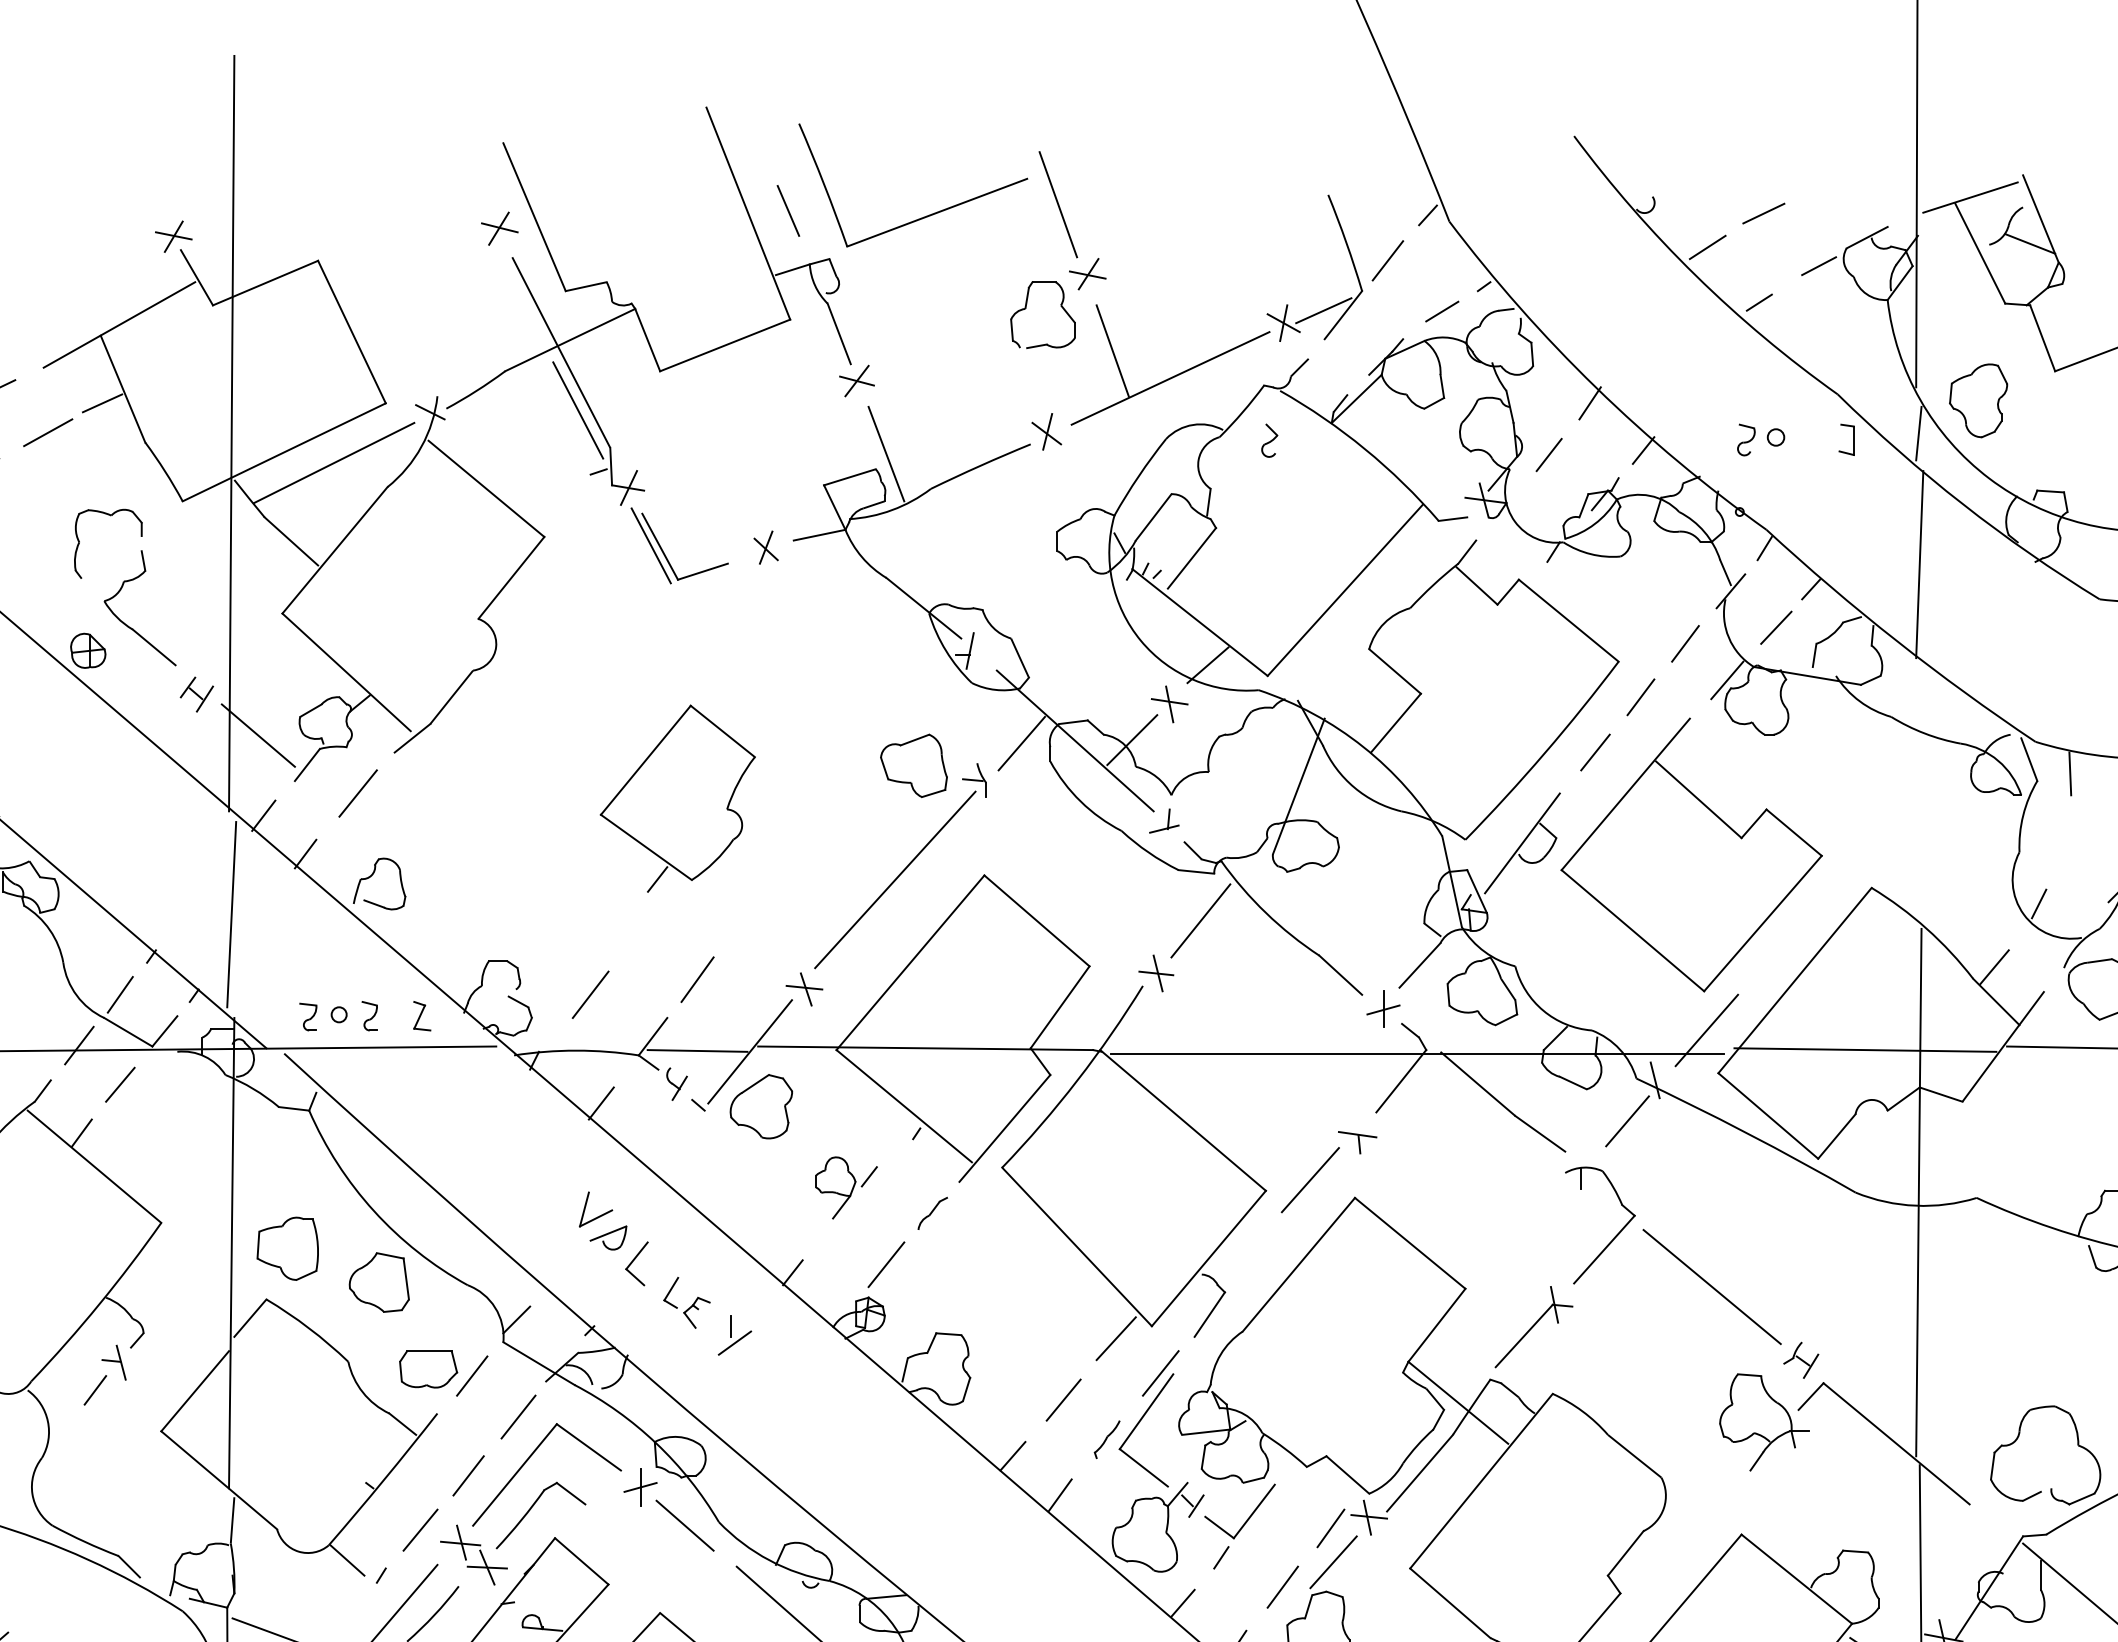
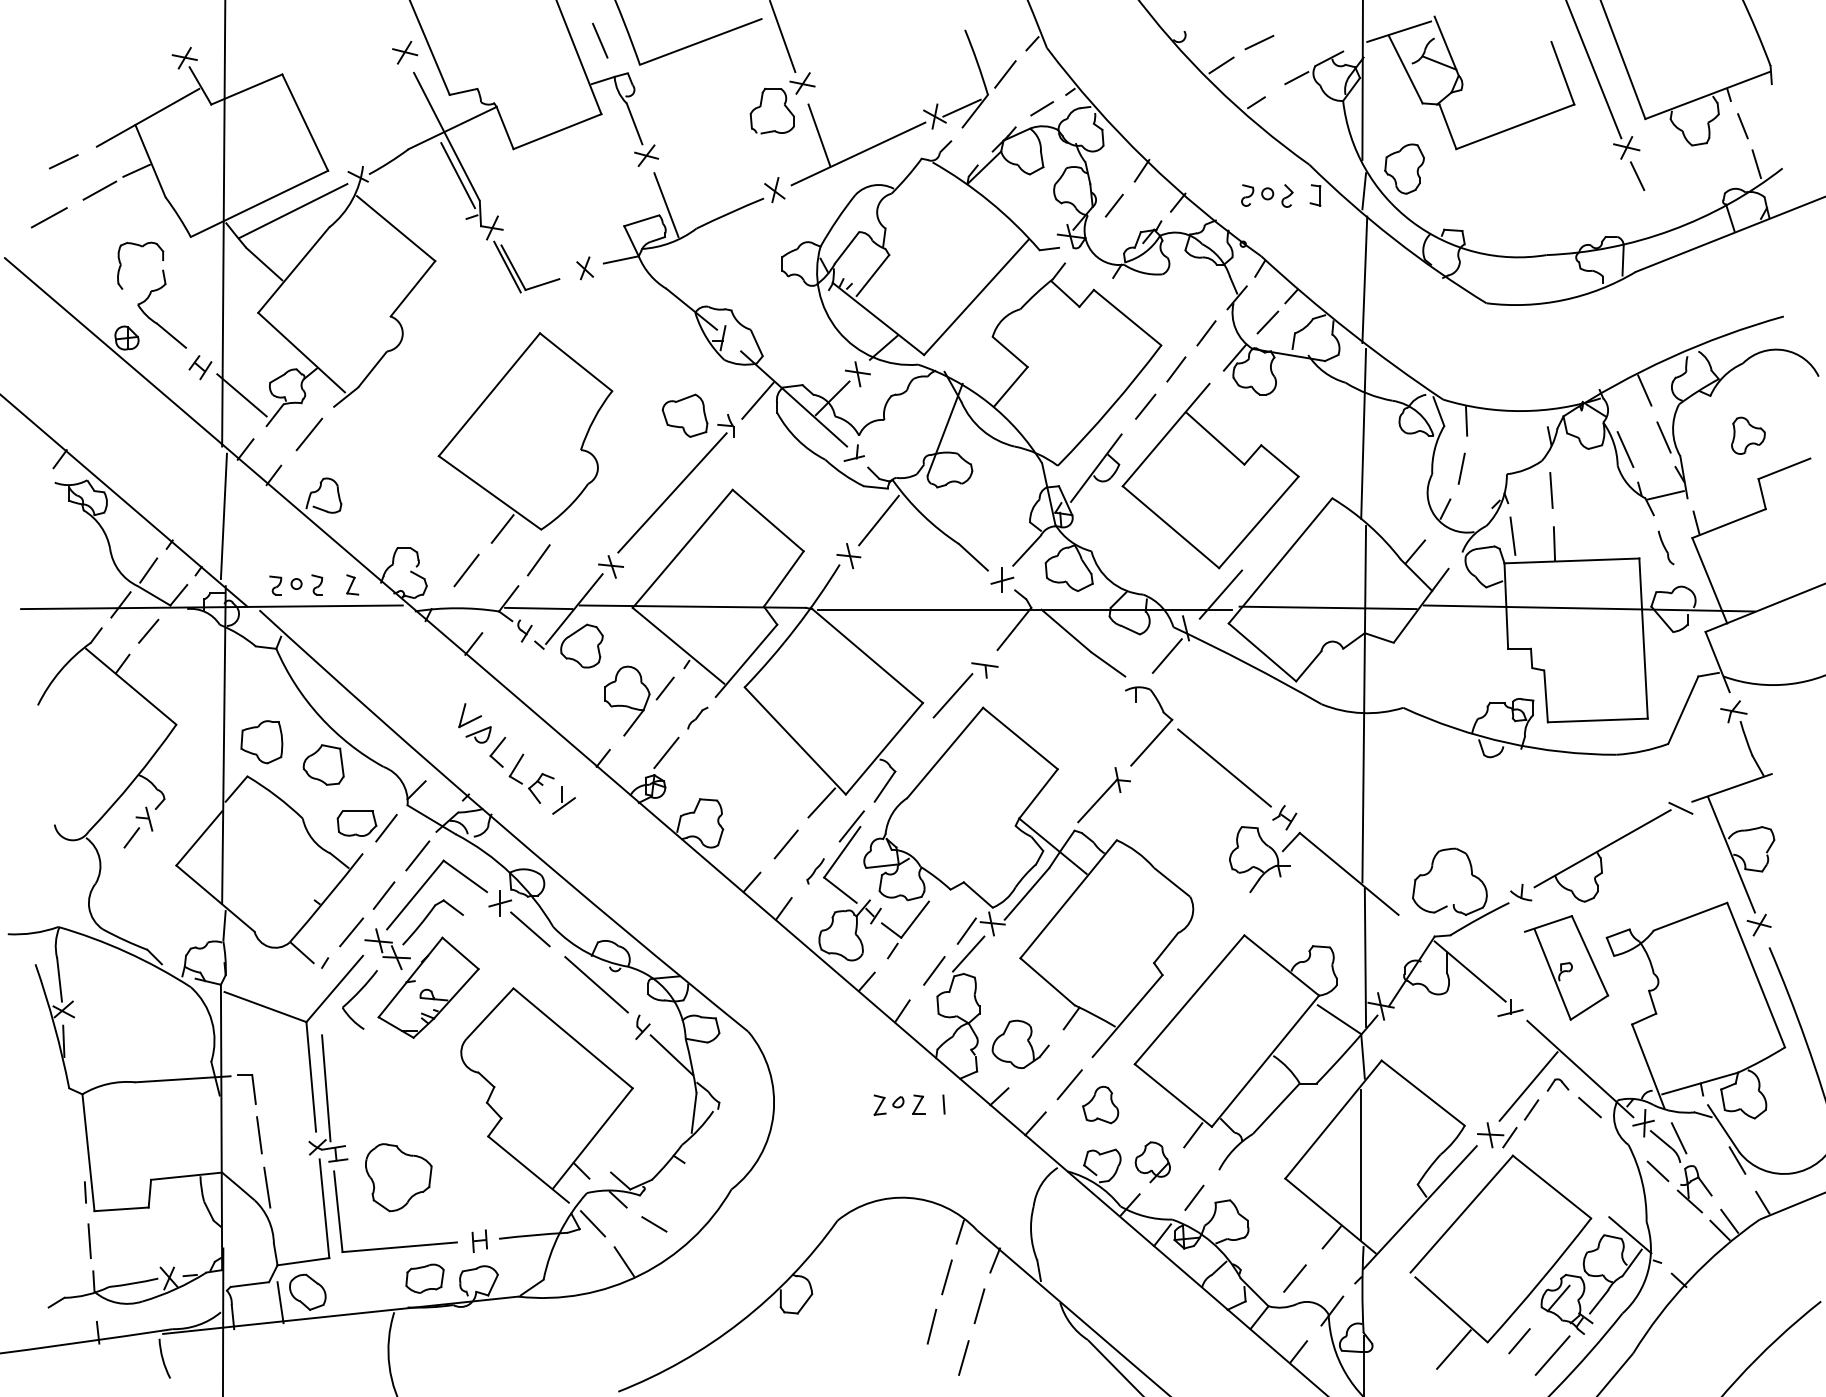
part: (1269, 439) -> (1287, 195), moved
line: (1917, 792) -> (1363, 433), added
part: (677, 797) -> (525, 437), size x1.67
line: (2062, 843) -> (1461, 468), added
part: (846, 1187) -> (639, 700), size x1.67
part: (686, 1302) -> (531, 778), size x1.43

